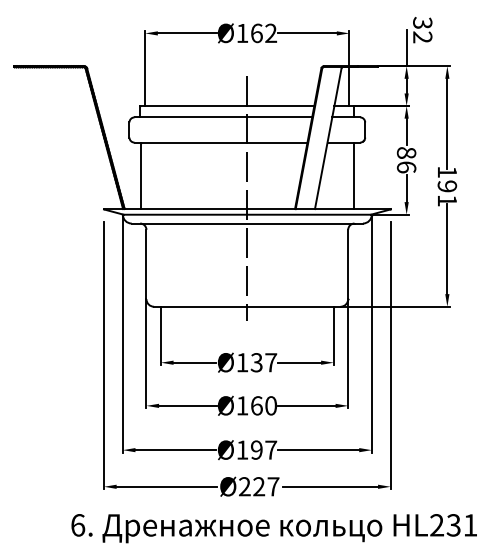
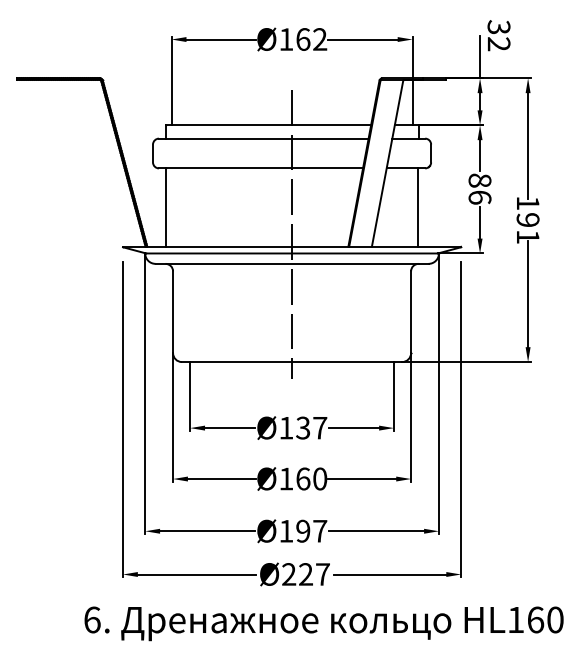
text: (453, 524) -> (535, 619), HL231 -> HL160

